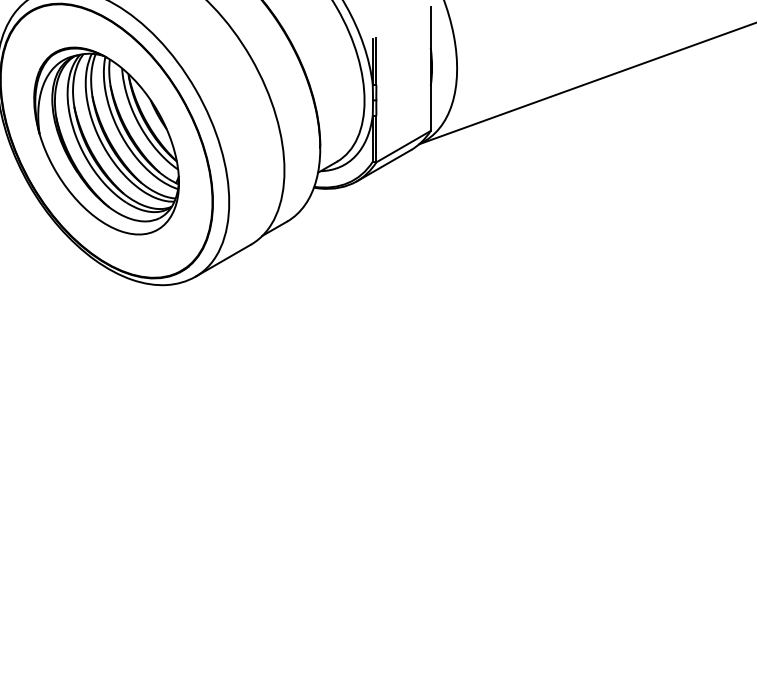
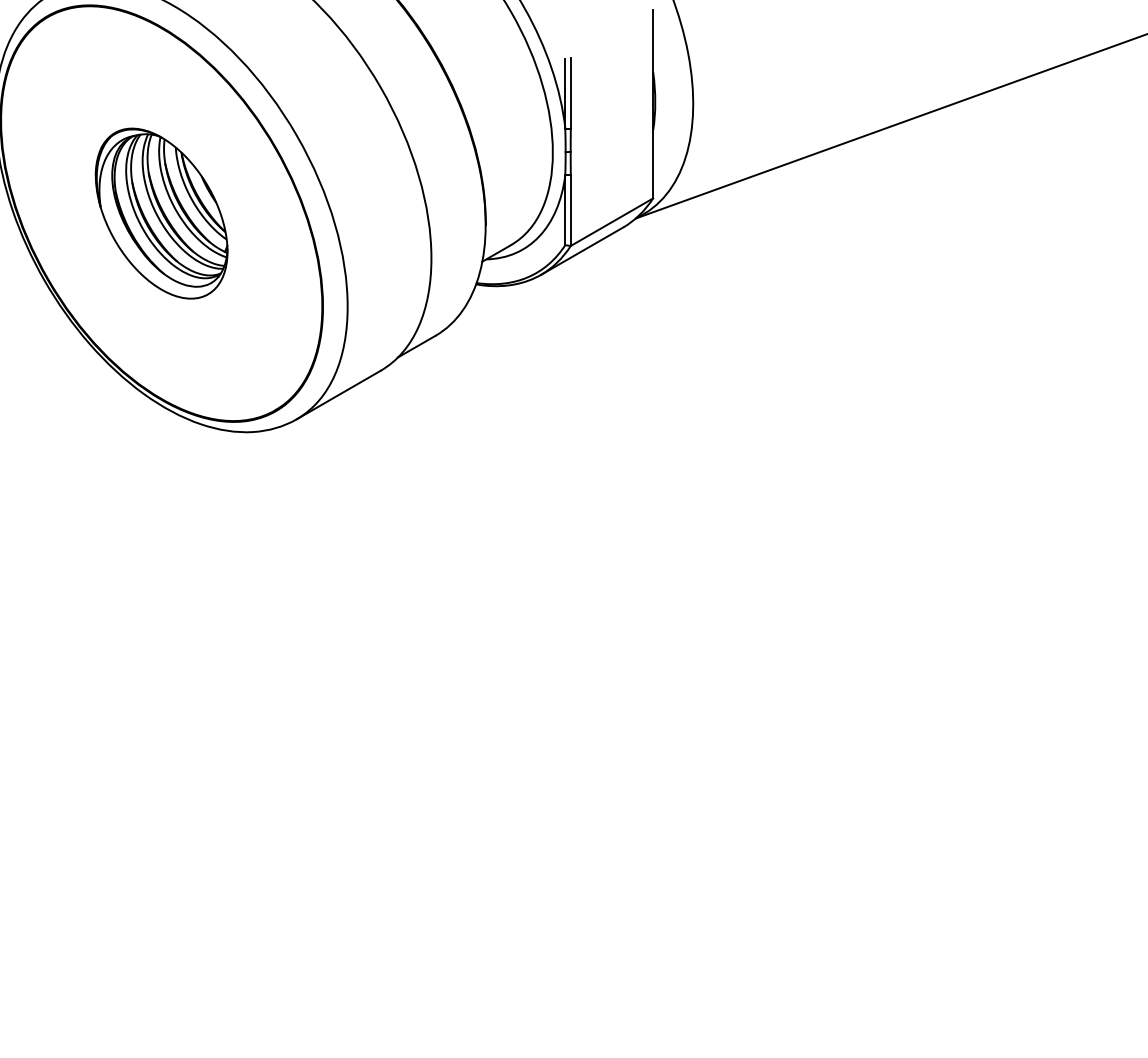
part: (106, 140) -> (161, 212), size x0.6

